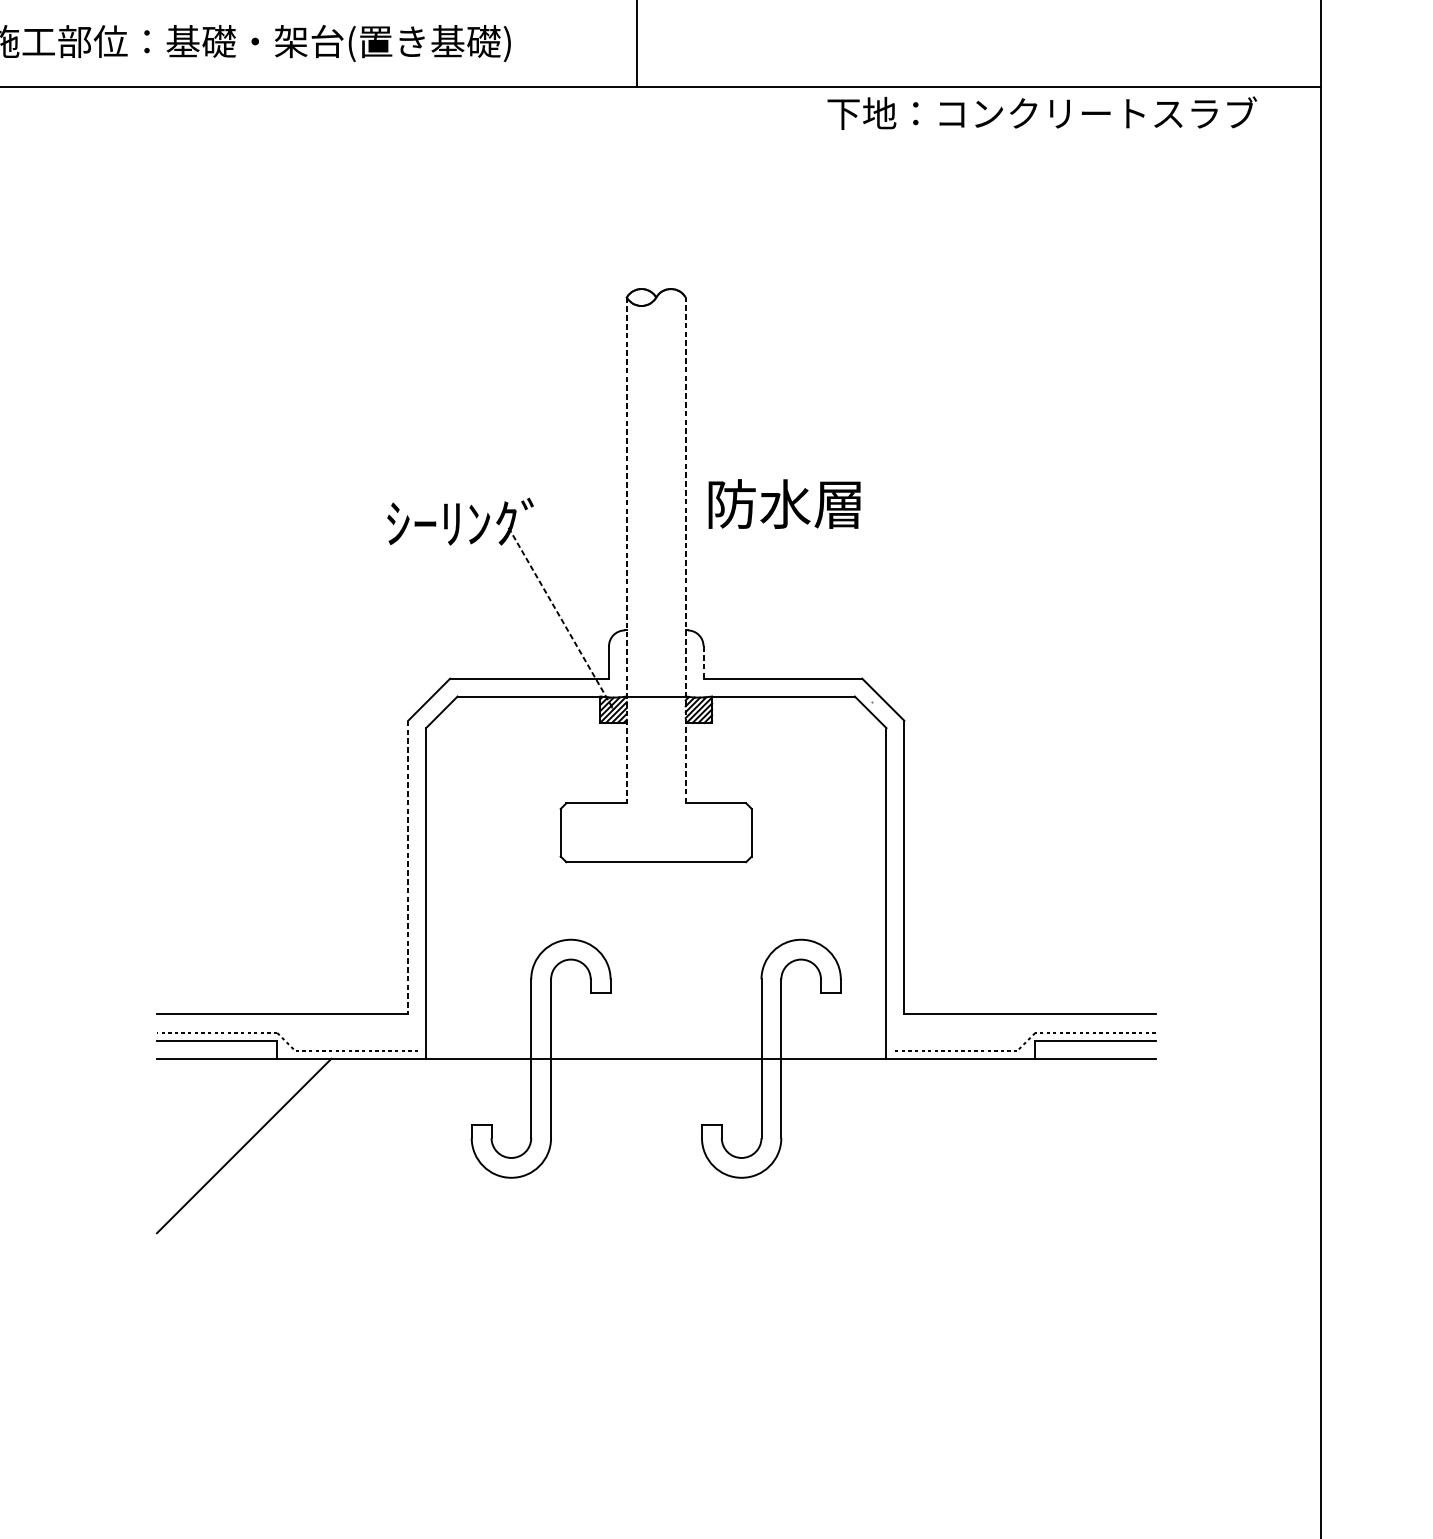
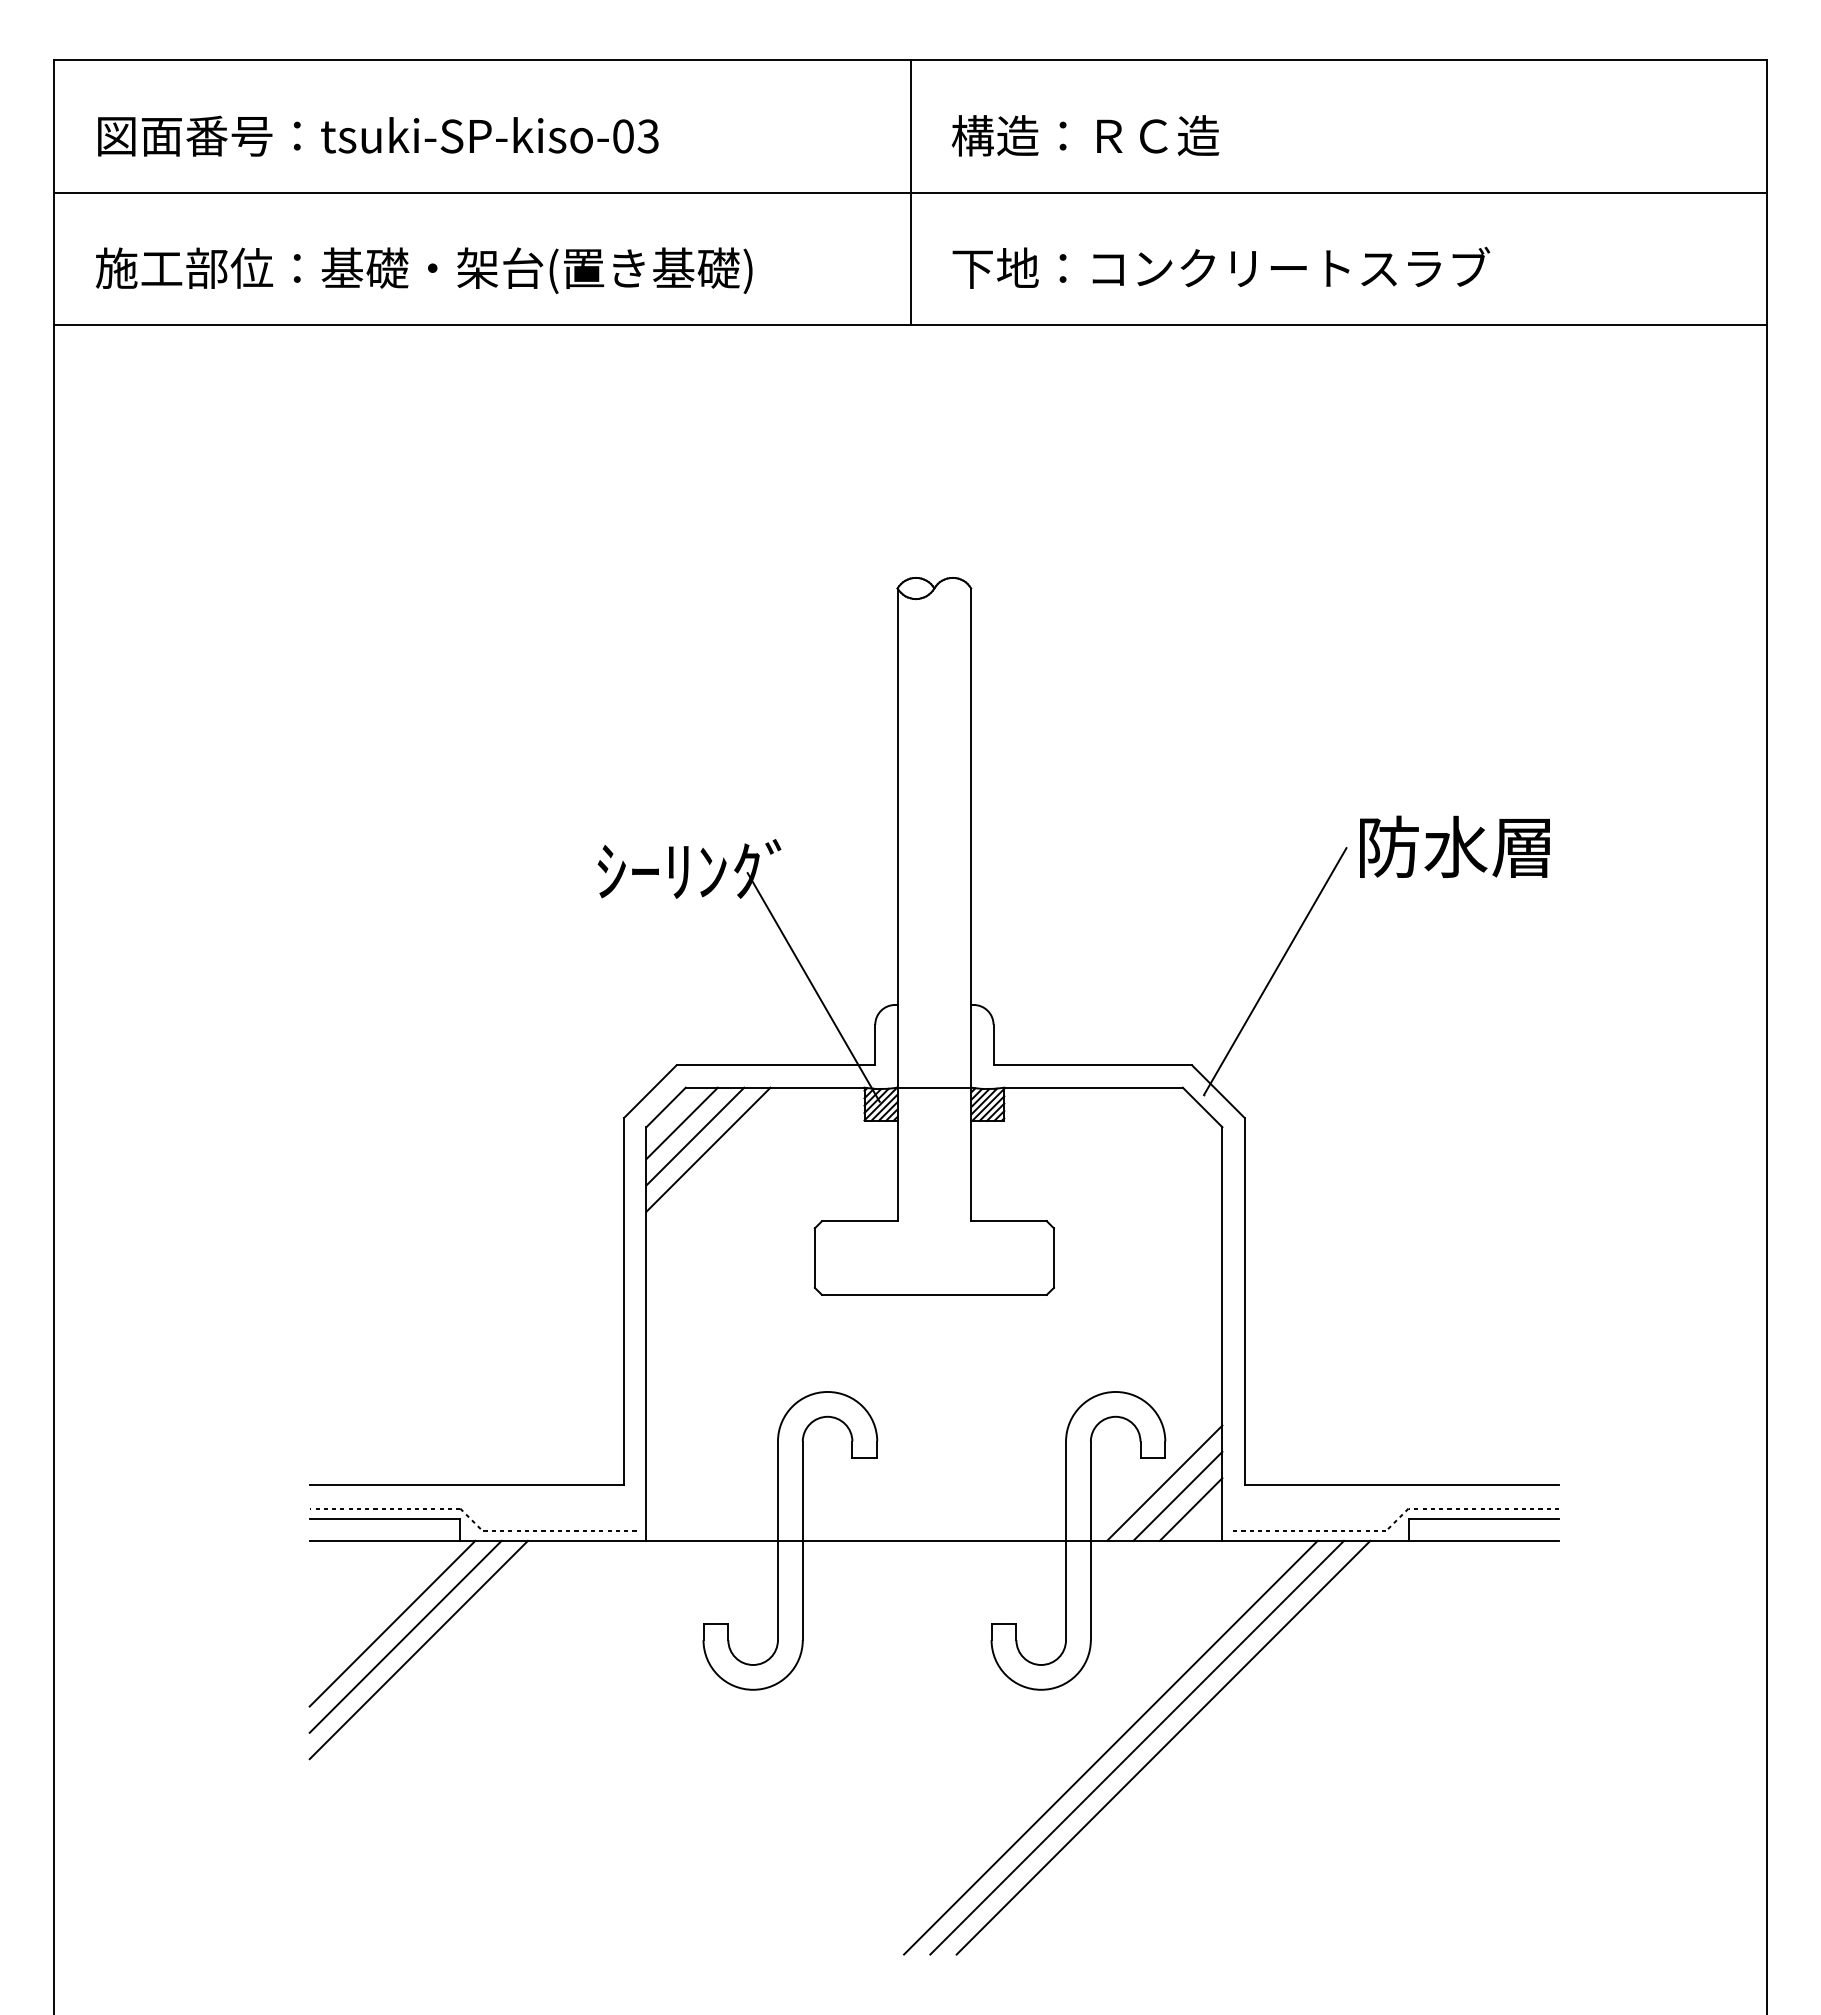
text: (1042, 112) -> (1221, 267), moved
text: (784, 503) -> (1454, 846), moved
line: (626, 550) -> (897, 905), dashed -> solid
line: (685, 550) -> (971, 904), dashed -> solid
line: (928, 603) -> (1275, 971), added
line: (559, 616) -> (813, 987), dashed -> solid
line: (703, 662) -> (993, 1045), dashed -> solid
line: (454, 725) -> (681, 1123), added
line: (465, 735) -> (695, 1136), added
line: (475, 745) -> (708, 1149), added
line: (408, 867) -> (624, 1301), dashed -> solid
line: (840, 1012) -> (1164, 1482), added
line: (850, 1022) -> (1177, 1495), added
line: (860, 1033) -> (1190, 1509), added
line: (223, 1124) -> (392, 1623), added
line: (233, 1135) -> (405, 1636), added
line: (797, 1223) -> (1110, 1747), added
line: (818, 1223) -> (1137, 1747), added
line: (839, 1223) -> (1163, 1747), added

